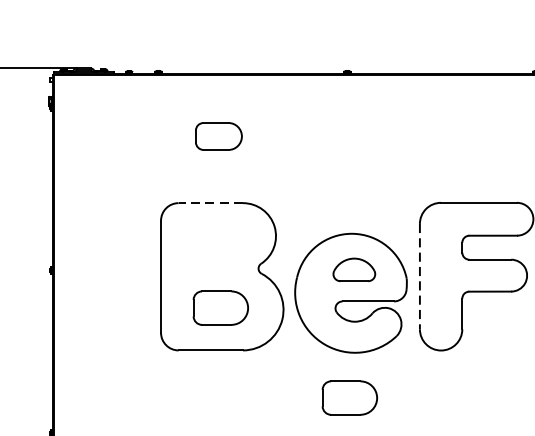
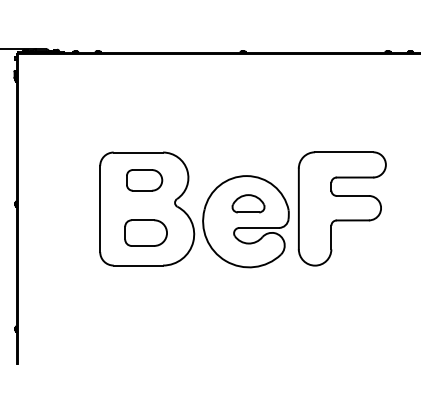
part: (218, 136) -> (144, 180), moved
line: (210, 203) -> (138, 152), dashed -> solid
line: (419, 277) -> (298, 209), dashed -> solid
part: (349, 397) -> (244, 301), removed

